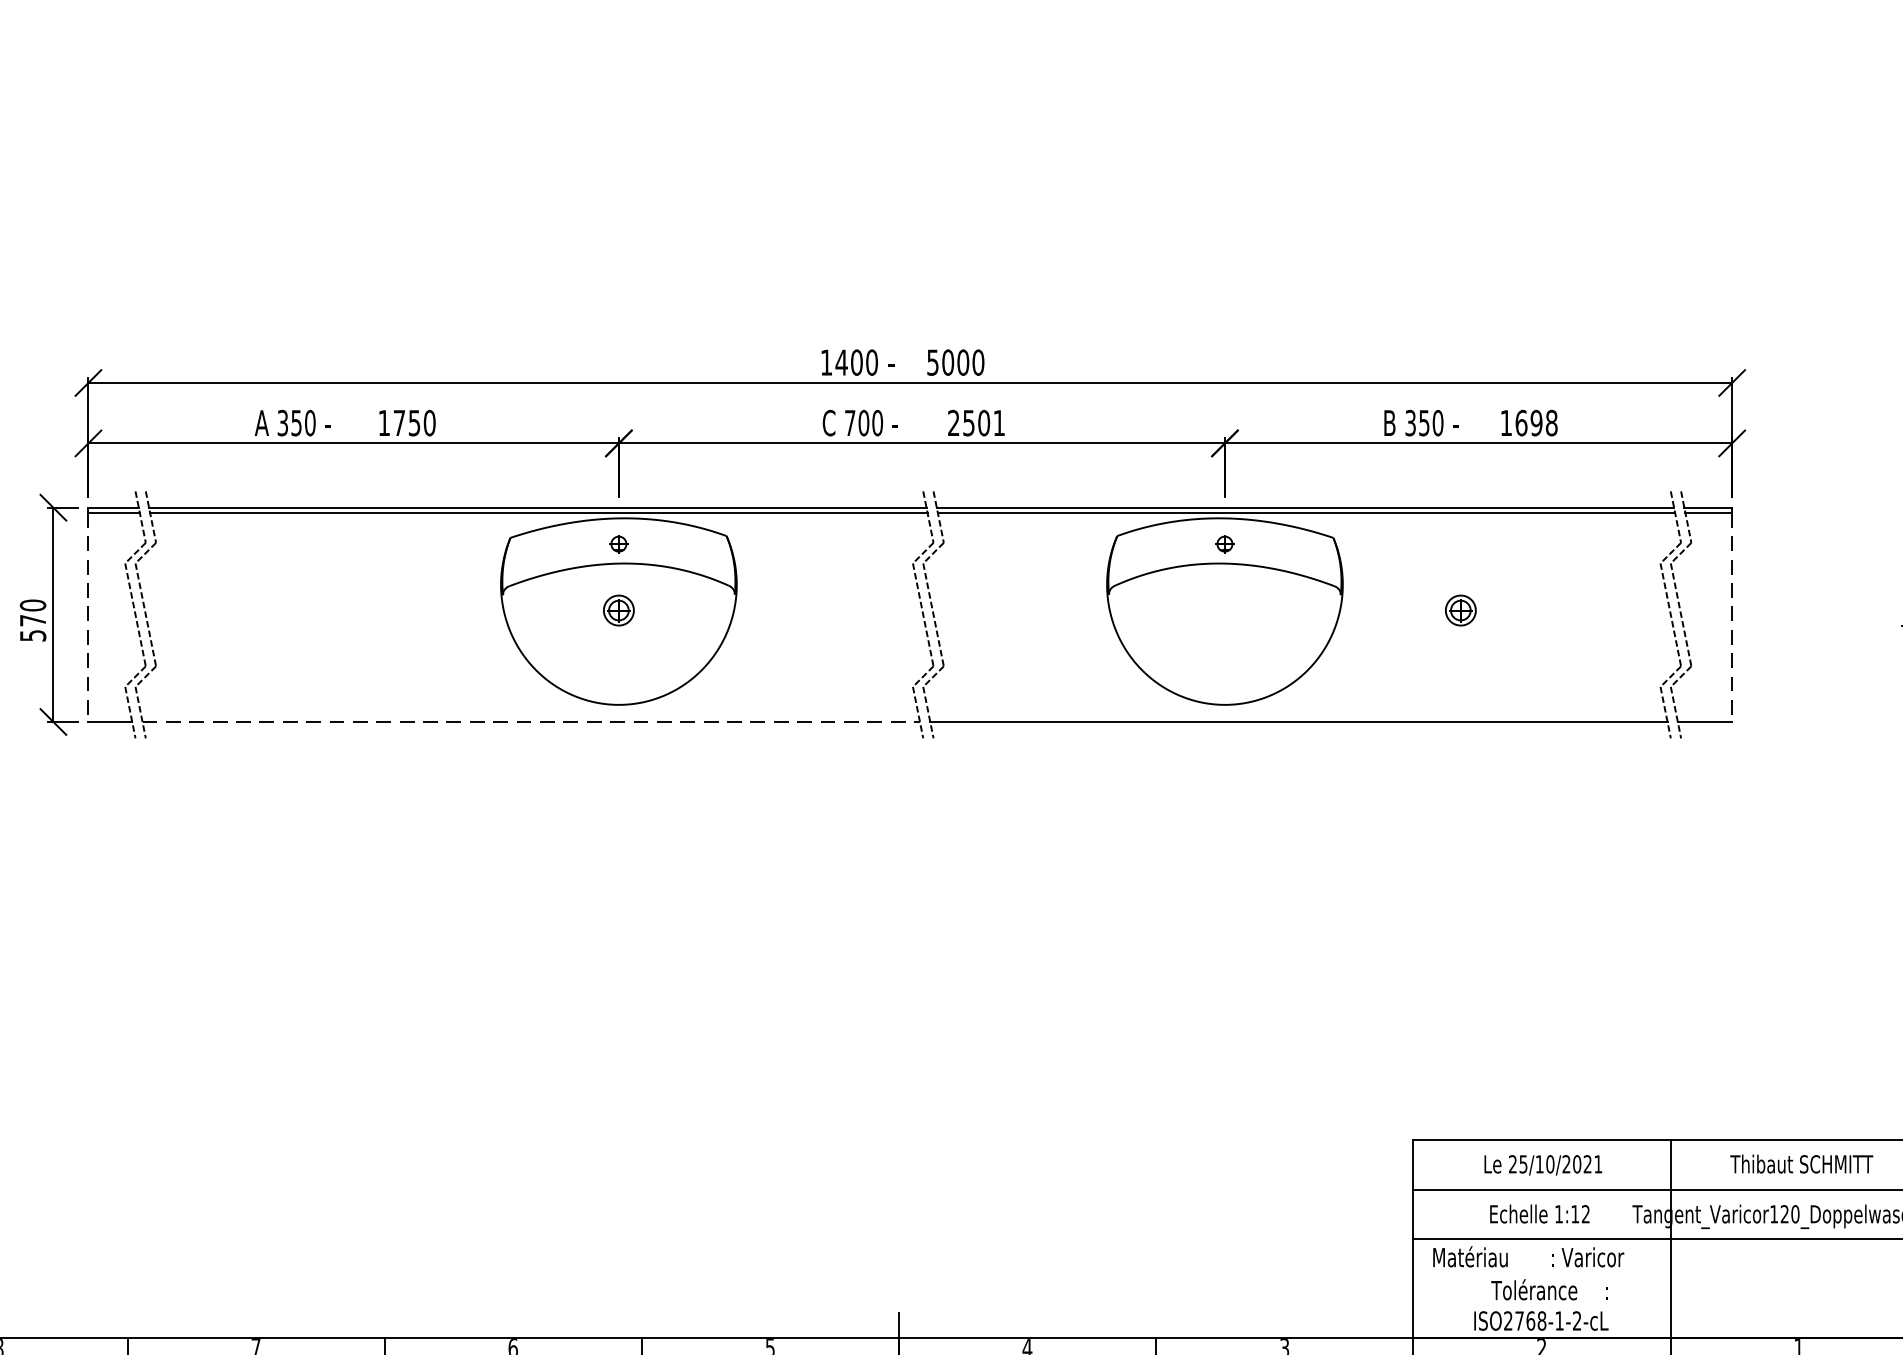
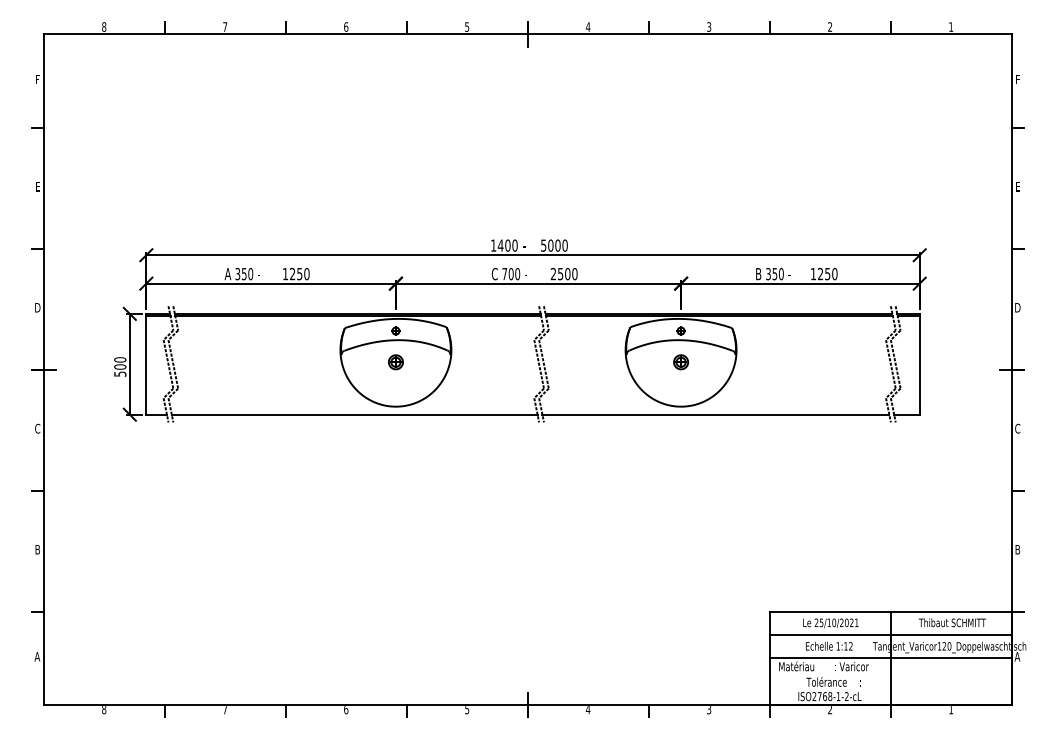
text: (399, 421) -> (292, 273), 1750 -> 1250
text: (1536, 421) -> (827, 273), 1698 -> 1250
text: (998, 423) -> (574, 274), 2501 -> 2500
part: (1459, 610) -> (680, 362), moved
text: (33, 619) -> (120, 366), 570 -> 500
line: (88, 619) -> (146, 366), dashed -> solid
line: (1731, 619) -> (919, 366), dashed -> solid
line: (530, 721) -> (354, 414), dashed -> solid

